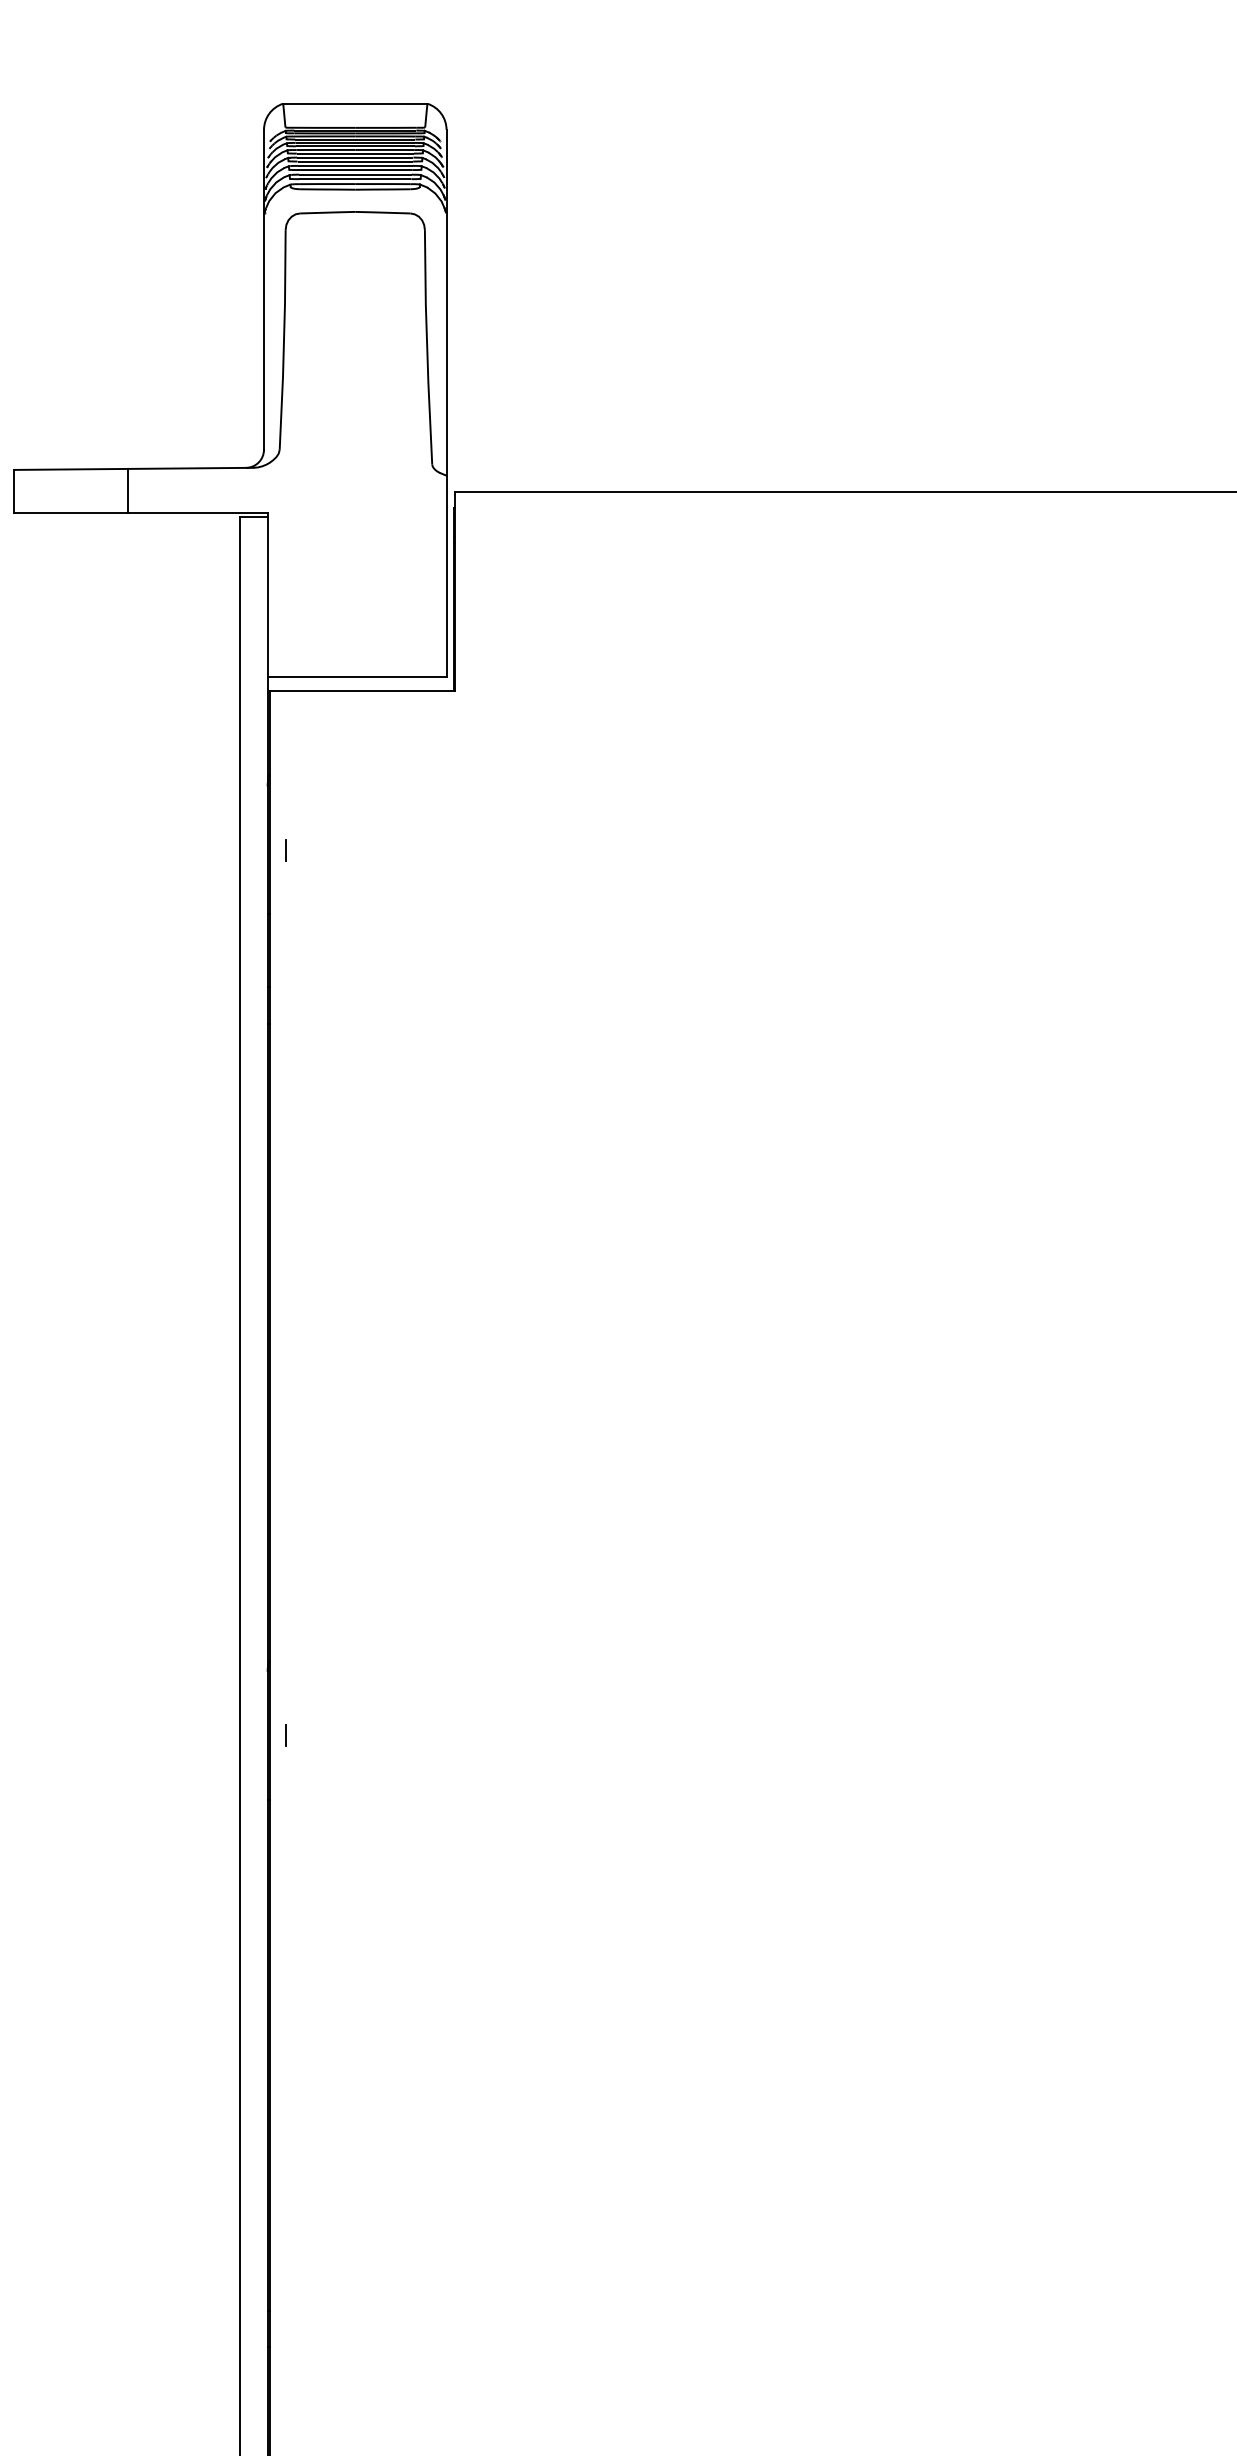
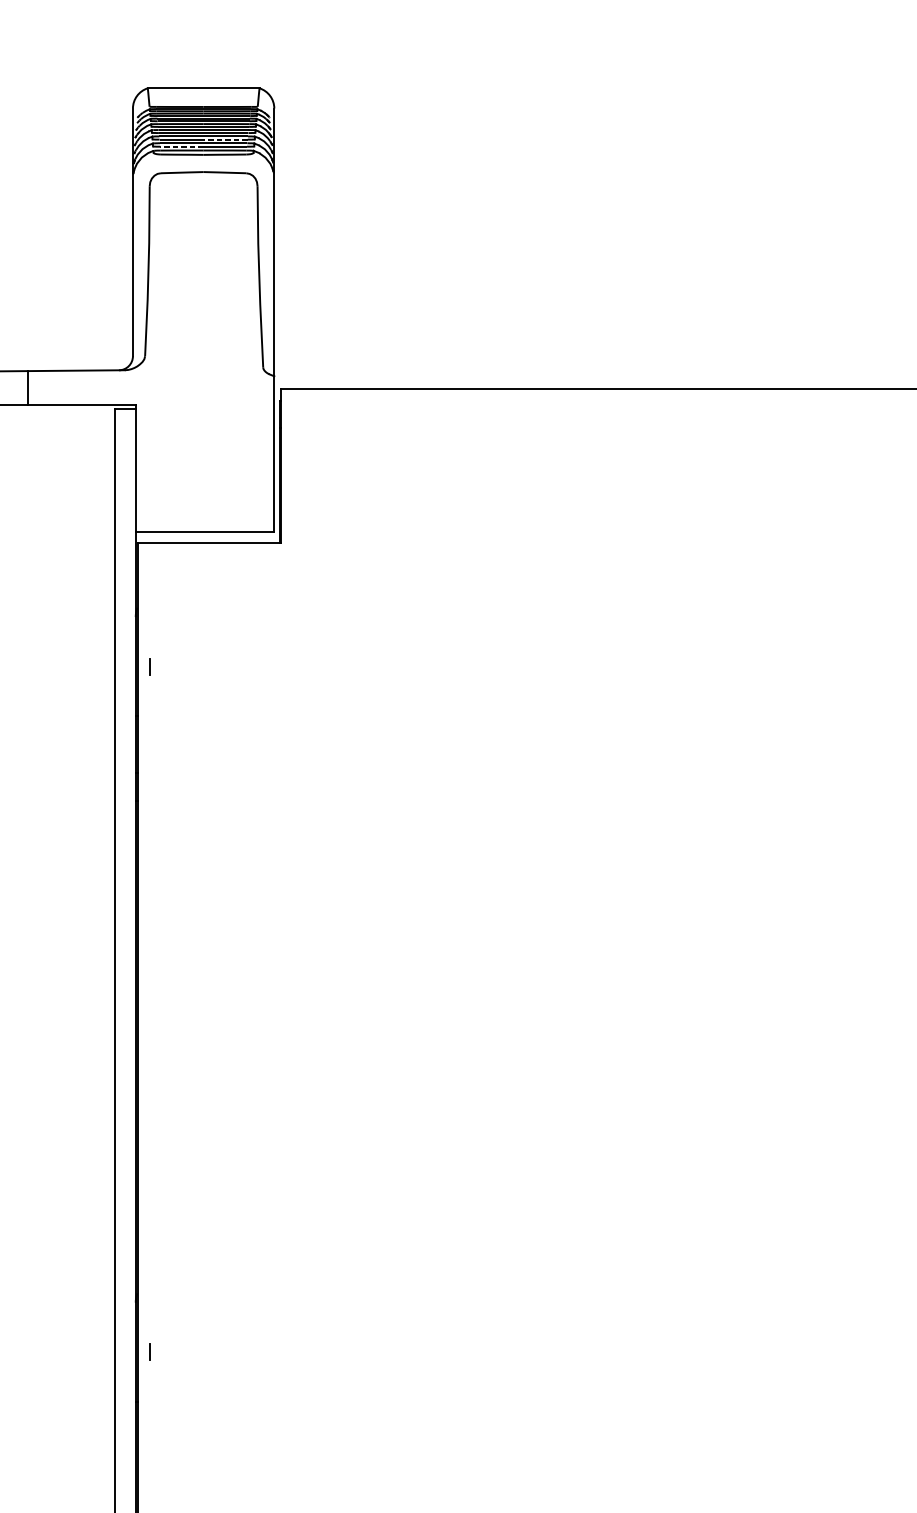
line: (383, 170) -> (225, 140), solid -> dashed
line: (326, 179) -> (181, 146), solid -> dashed

